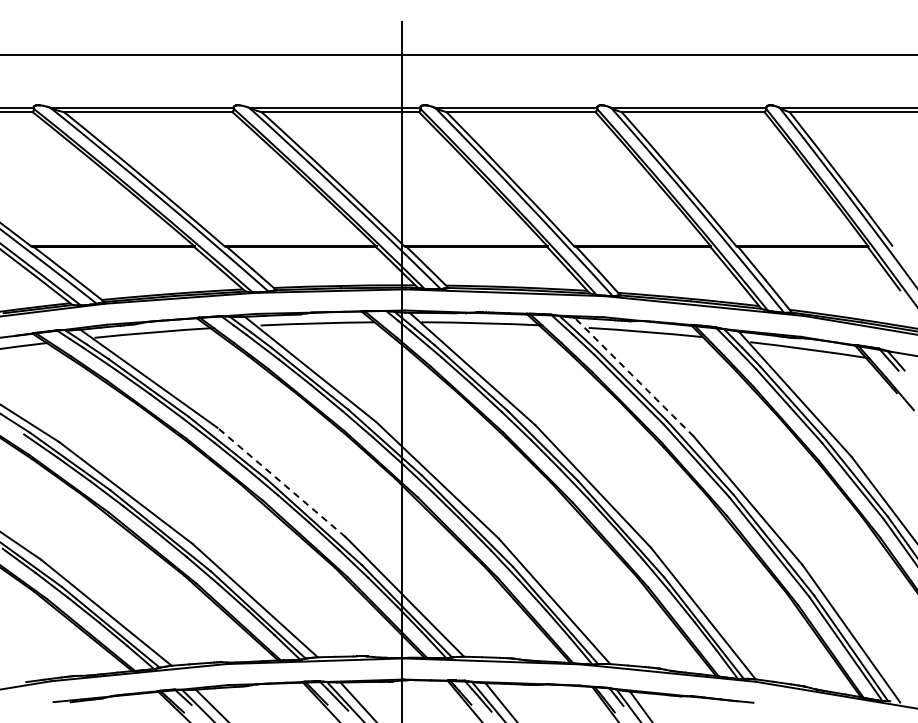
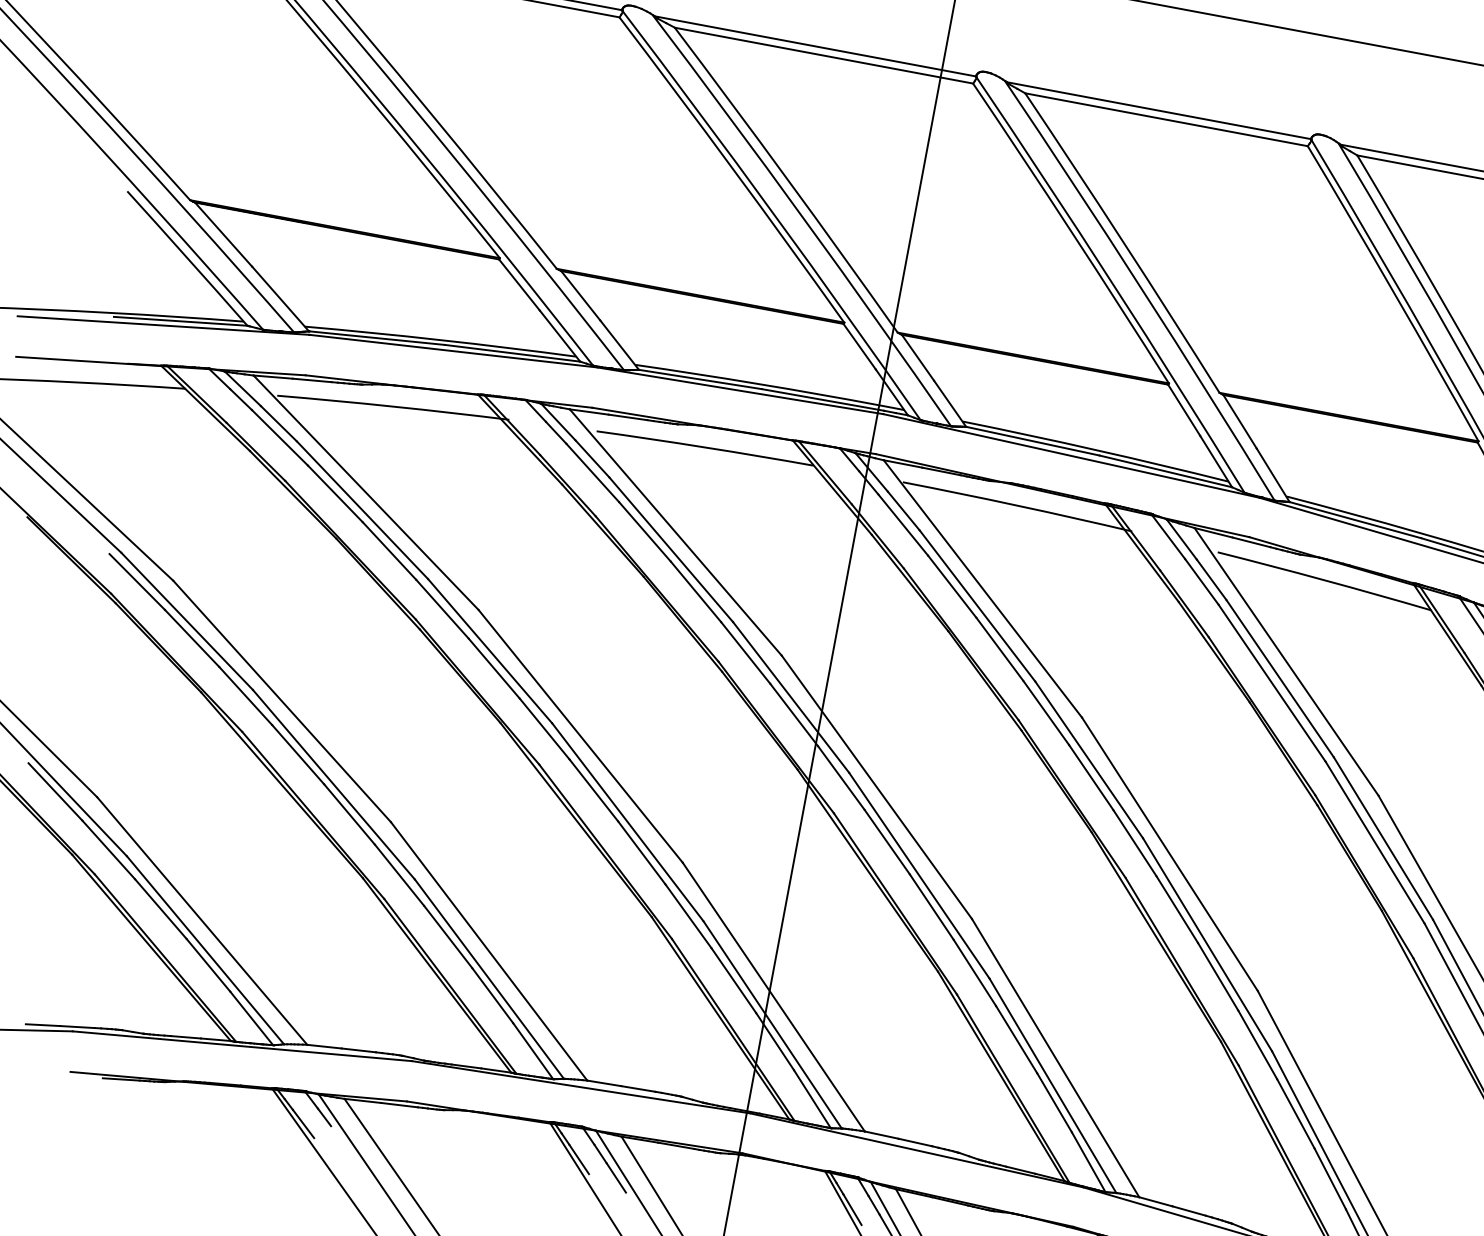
line: (633, 376) -> (1285, 660), dashed -> solid
line: (281, 482) -> (580, 736), dashed -> solid

